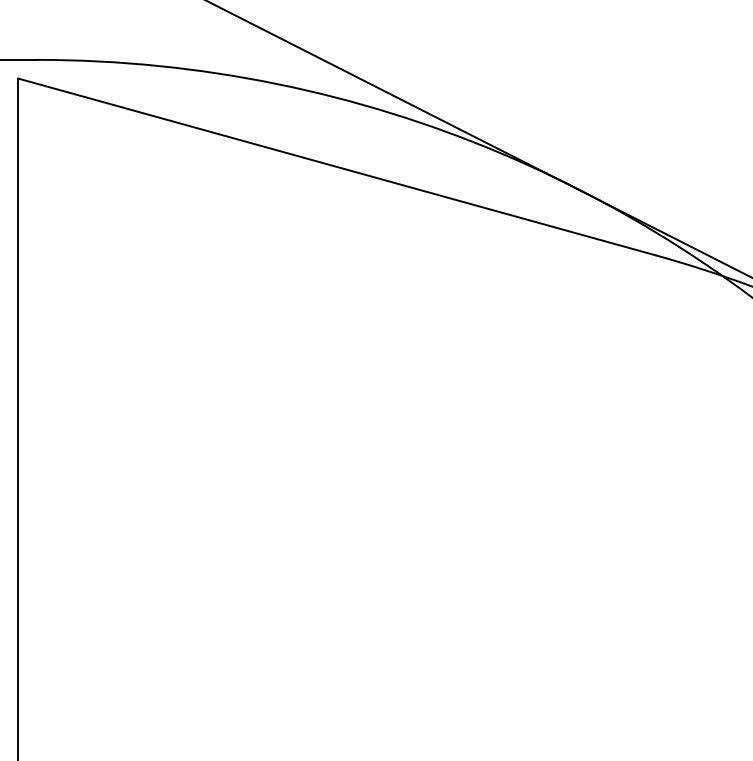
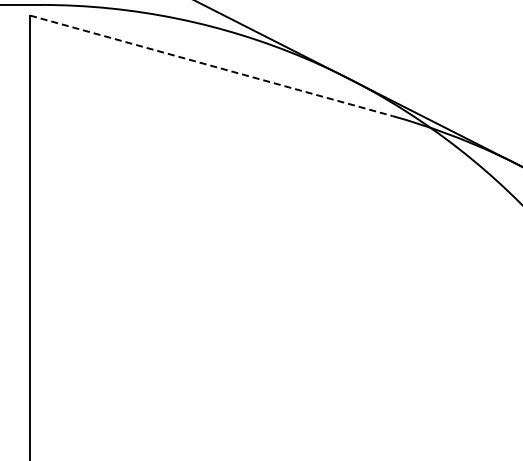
line: (337, 166) -> (211, 65), solid -> dashed

